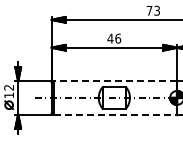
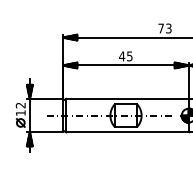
text: (117, 38) -> (129, 56), 46 -> 45
line: (114, 80) -> (126, 98), dashed -> solid
line: (115, 114) -> (127, 132), dashed -> solid

